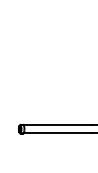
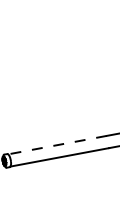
line: (57, 124) -> (57, 144), solid -> dashed

